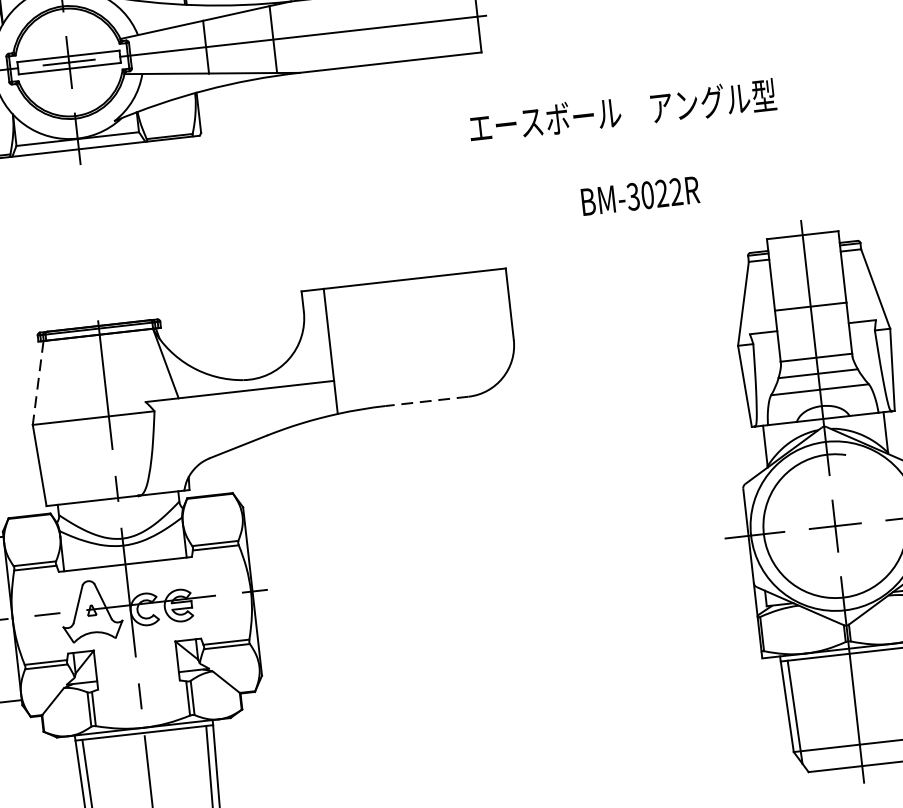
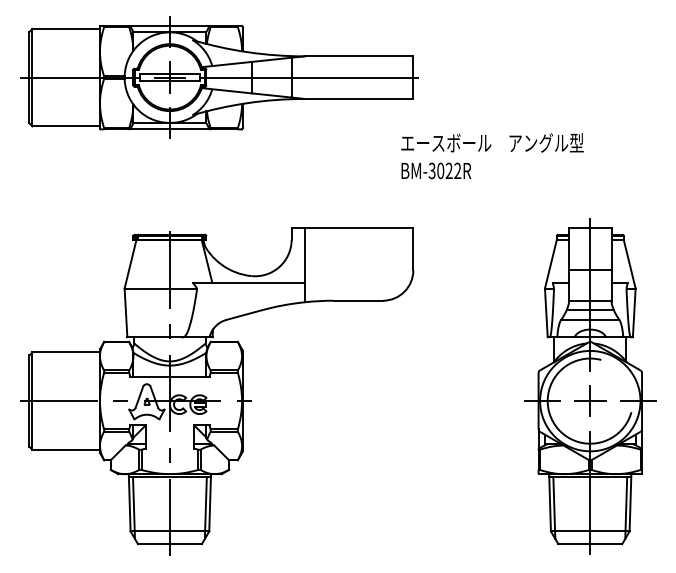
text: (640, 195) -> (436, 170), moved
line: (38, 383) -> (130, 264), dashed -> solid
line: (427, 400) -> (358, 300), dashed -> solid

